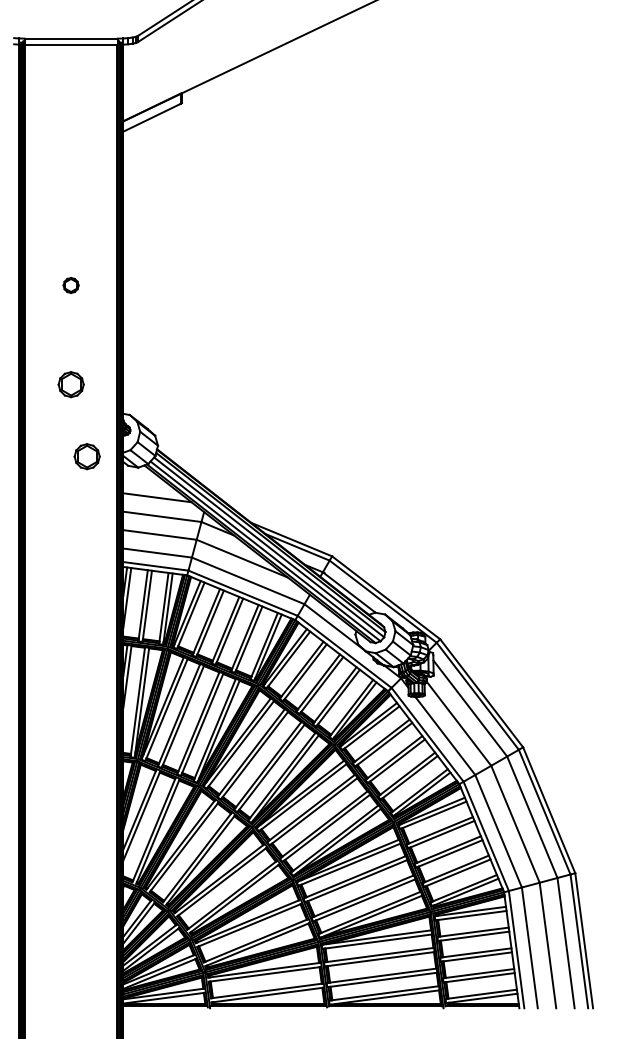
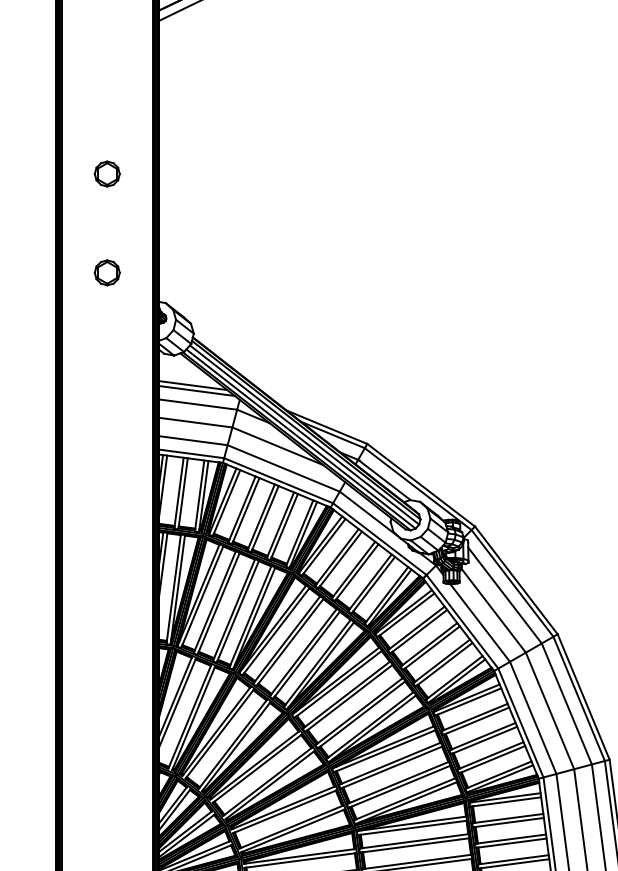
part: (70, 285) -> (106, 174), size x1.67
part: (86, 456) -> (122, 344), removed
line: (161, 503) -> (197, 391), added

